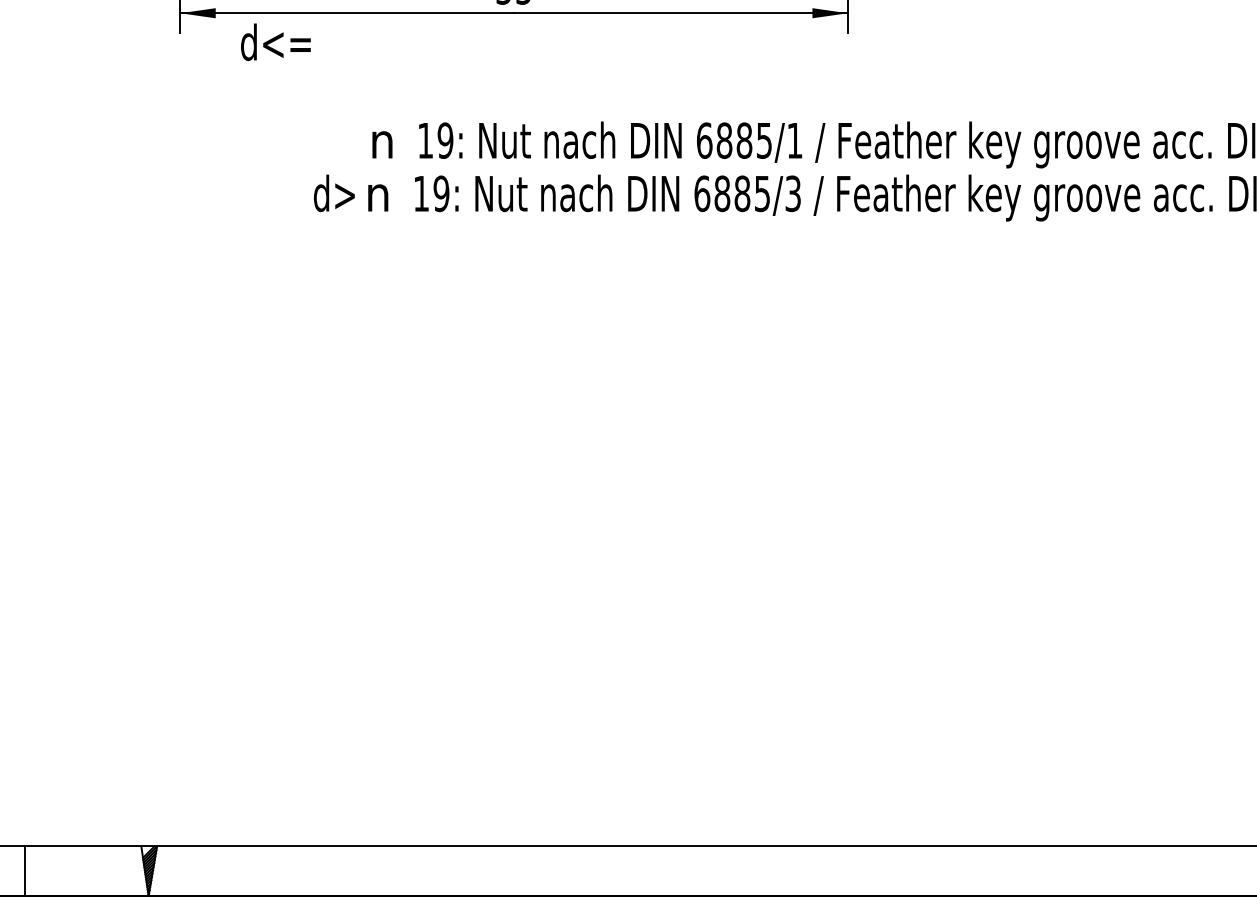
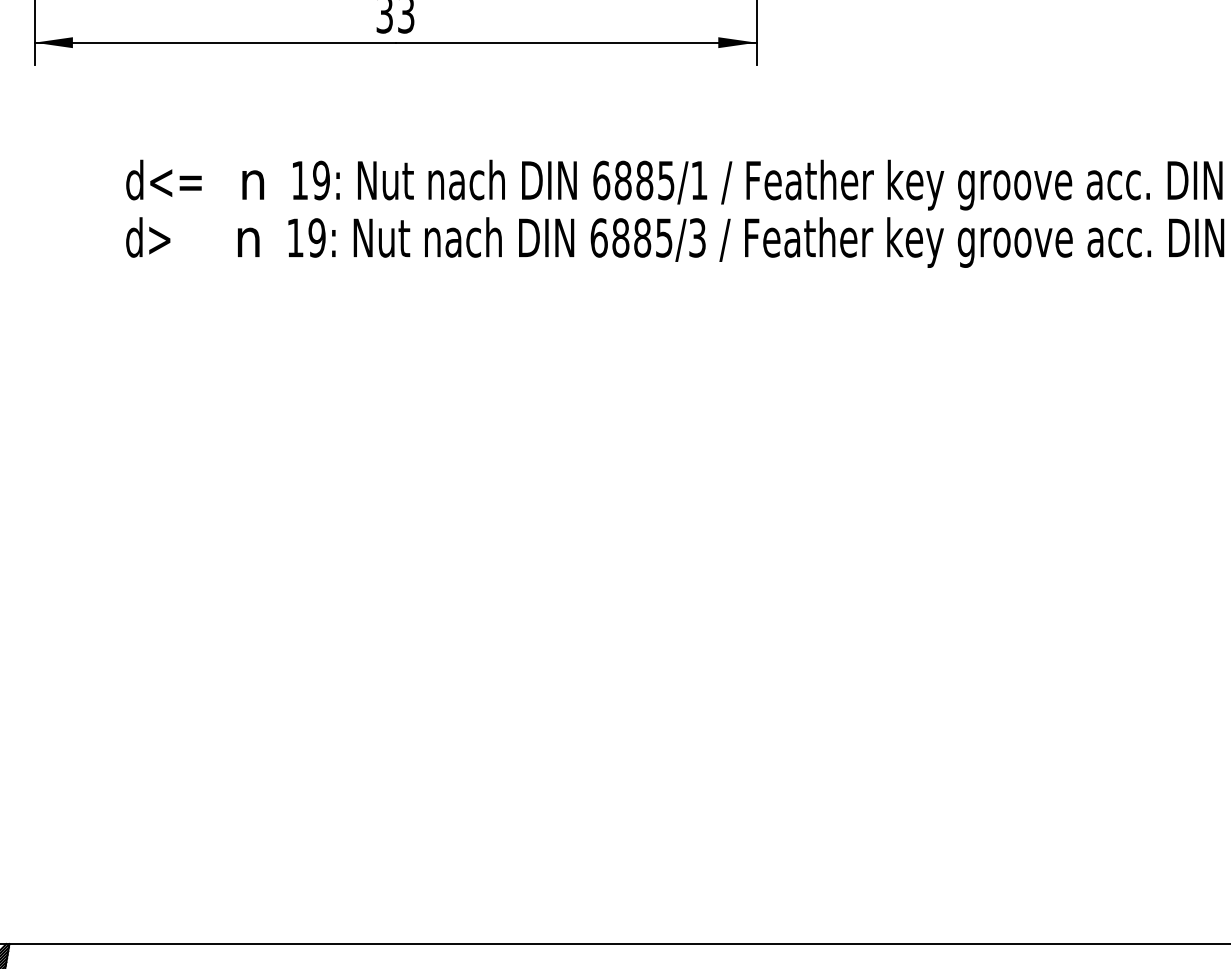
text: (275, 41) -> (163, 179), moved
text: (334, 193) -> (148, 237), moved

